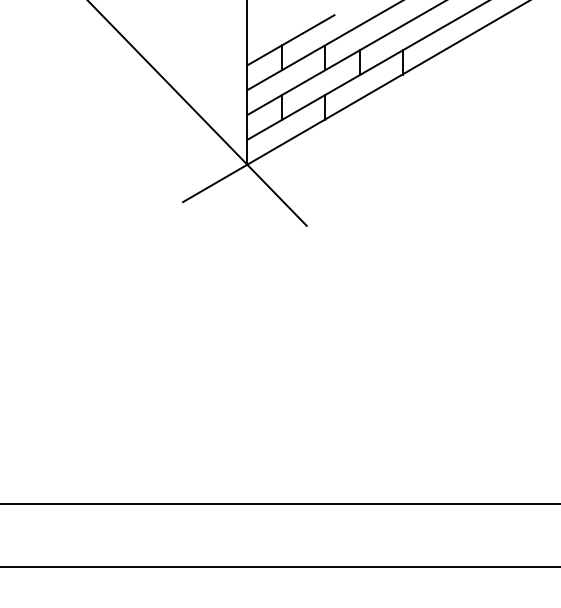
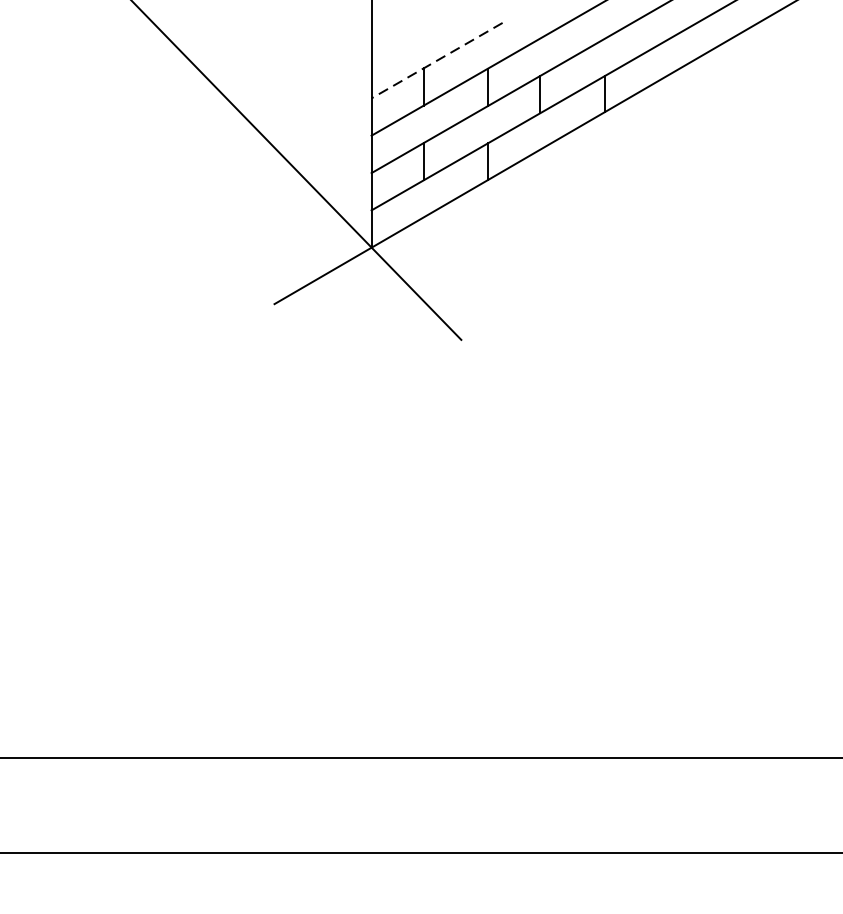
line: (290, 40) -> (436, 60), solid -> dashed

